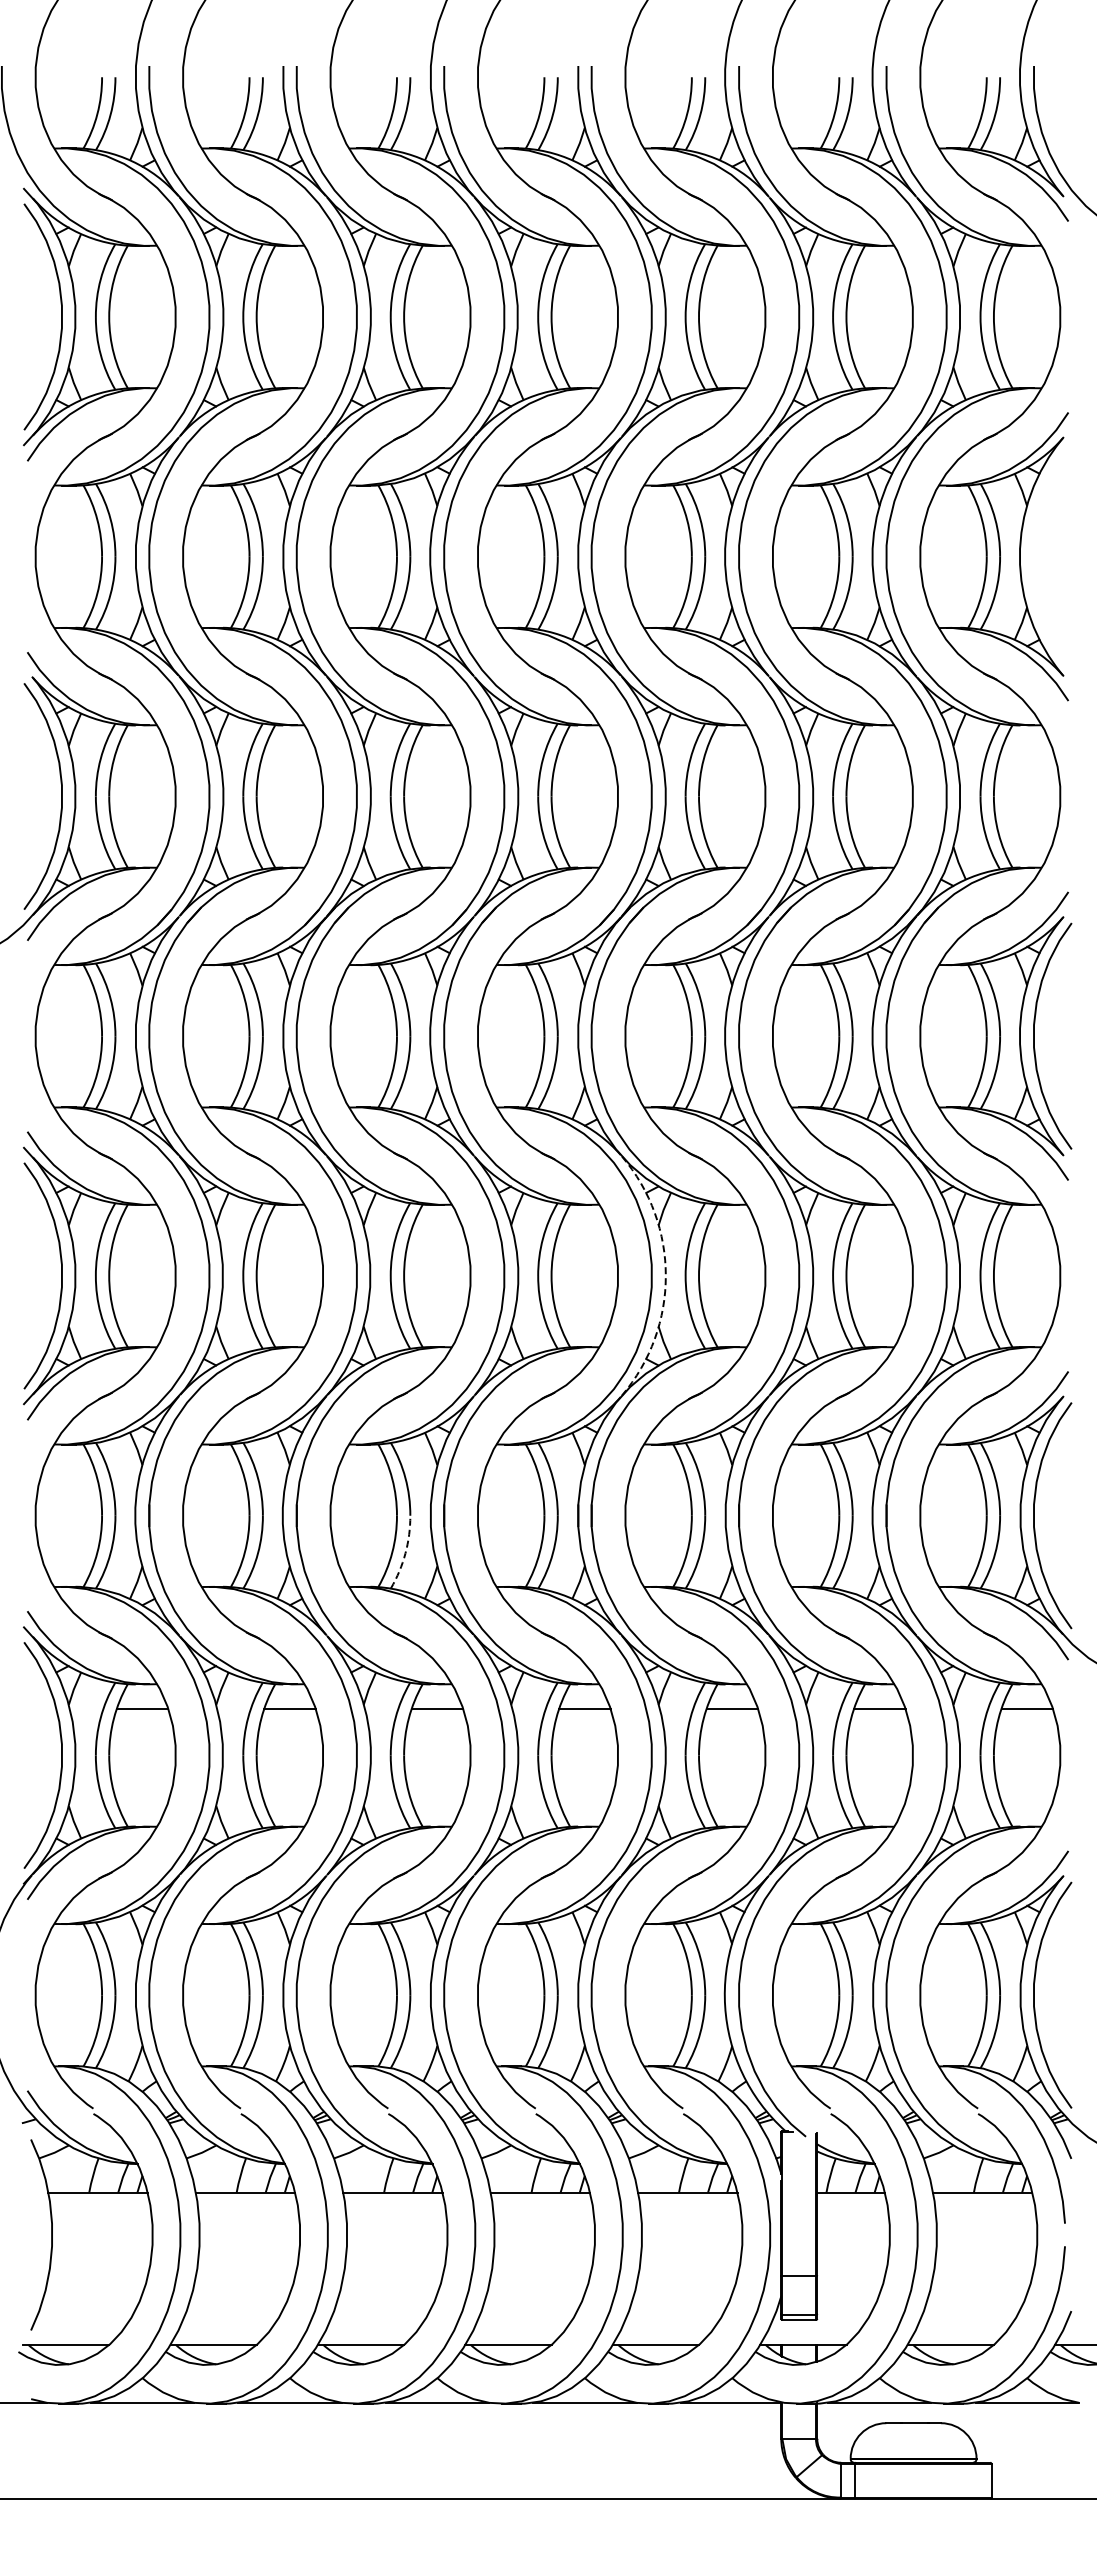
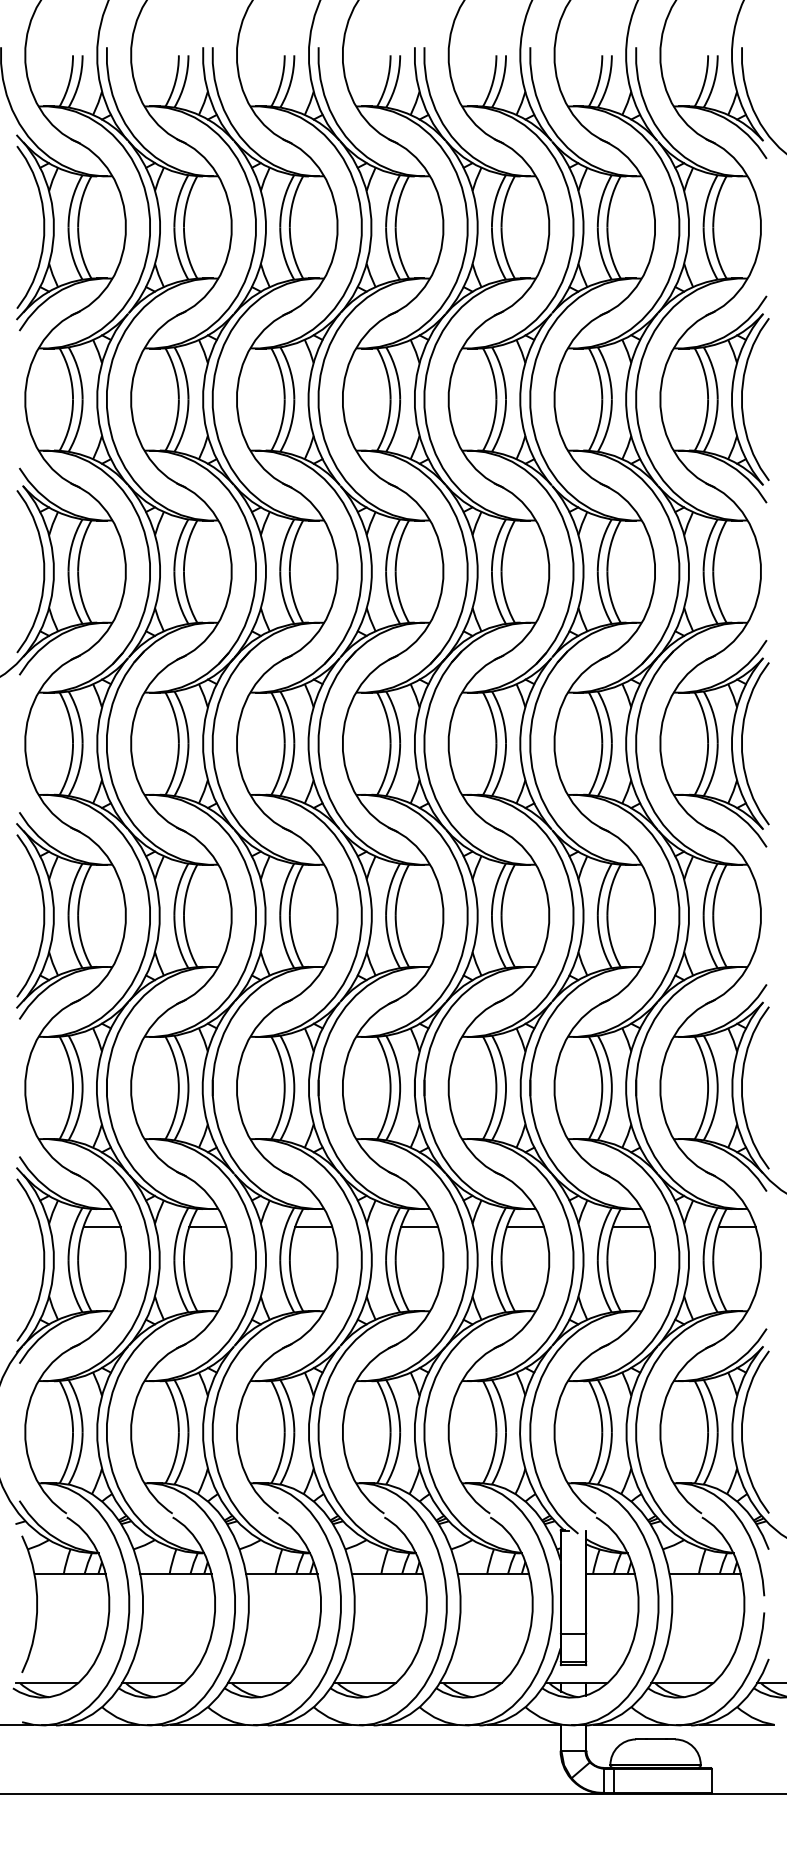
curve: (1034, 556) -> (742, 399), added
arc: (665, 1276) -> (477, 916), dashed -> solid
arc: (405, 1553) -> (290, 1115), dashed -> solid

